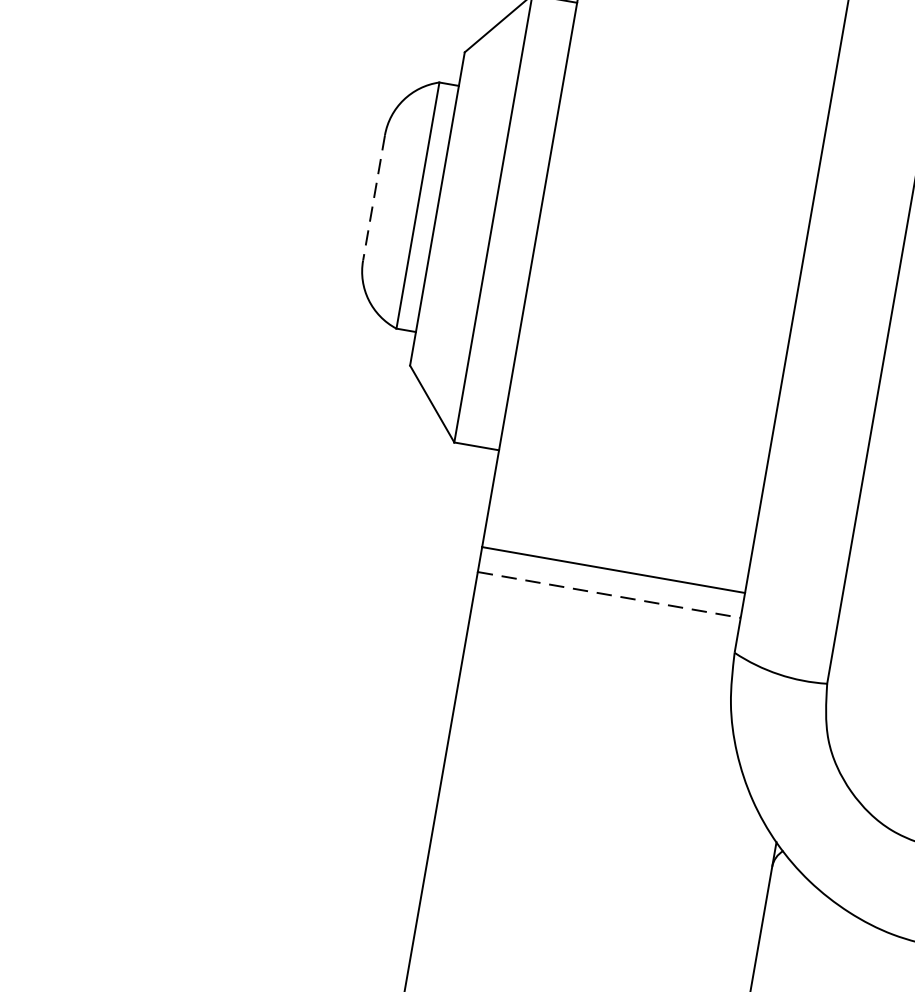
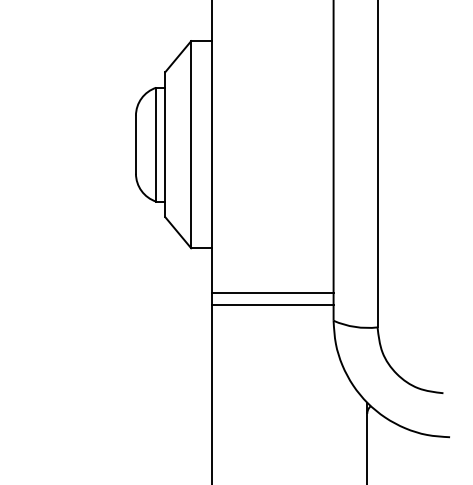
line: (373, 197) -> (135, 144), dashed -> solid
line: (608, 594) -> (272, 304), dashed -> solid

